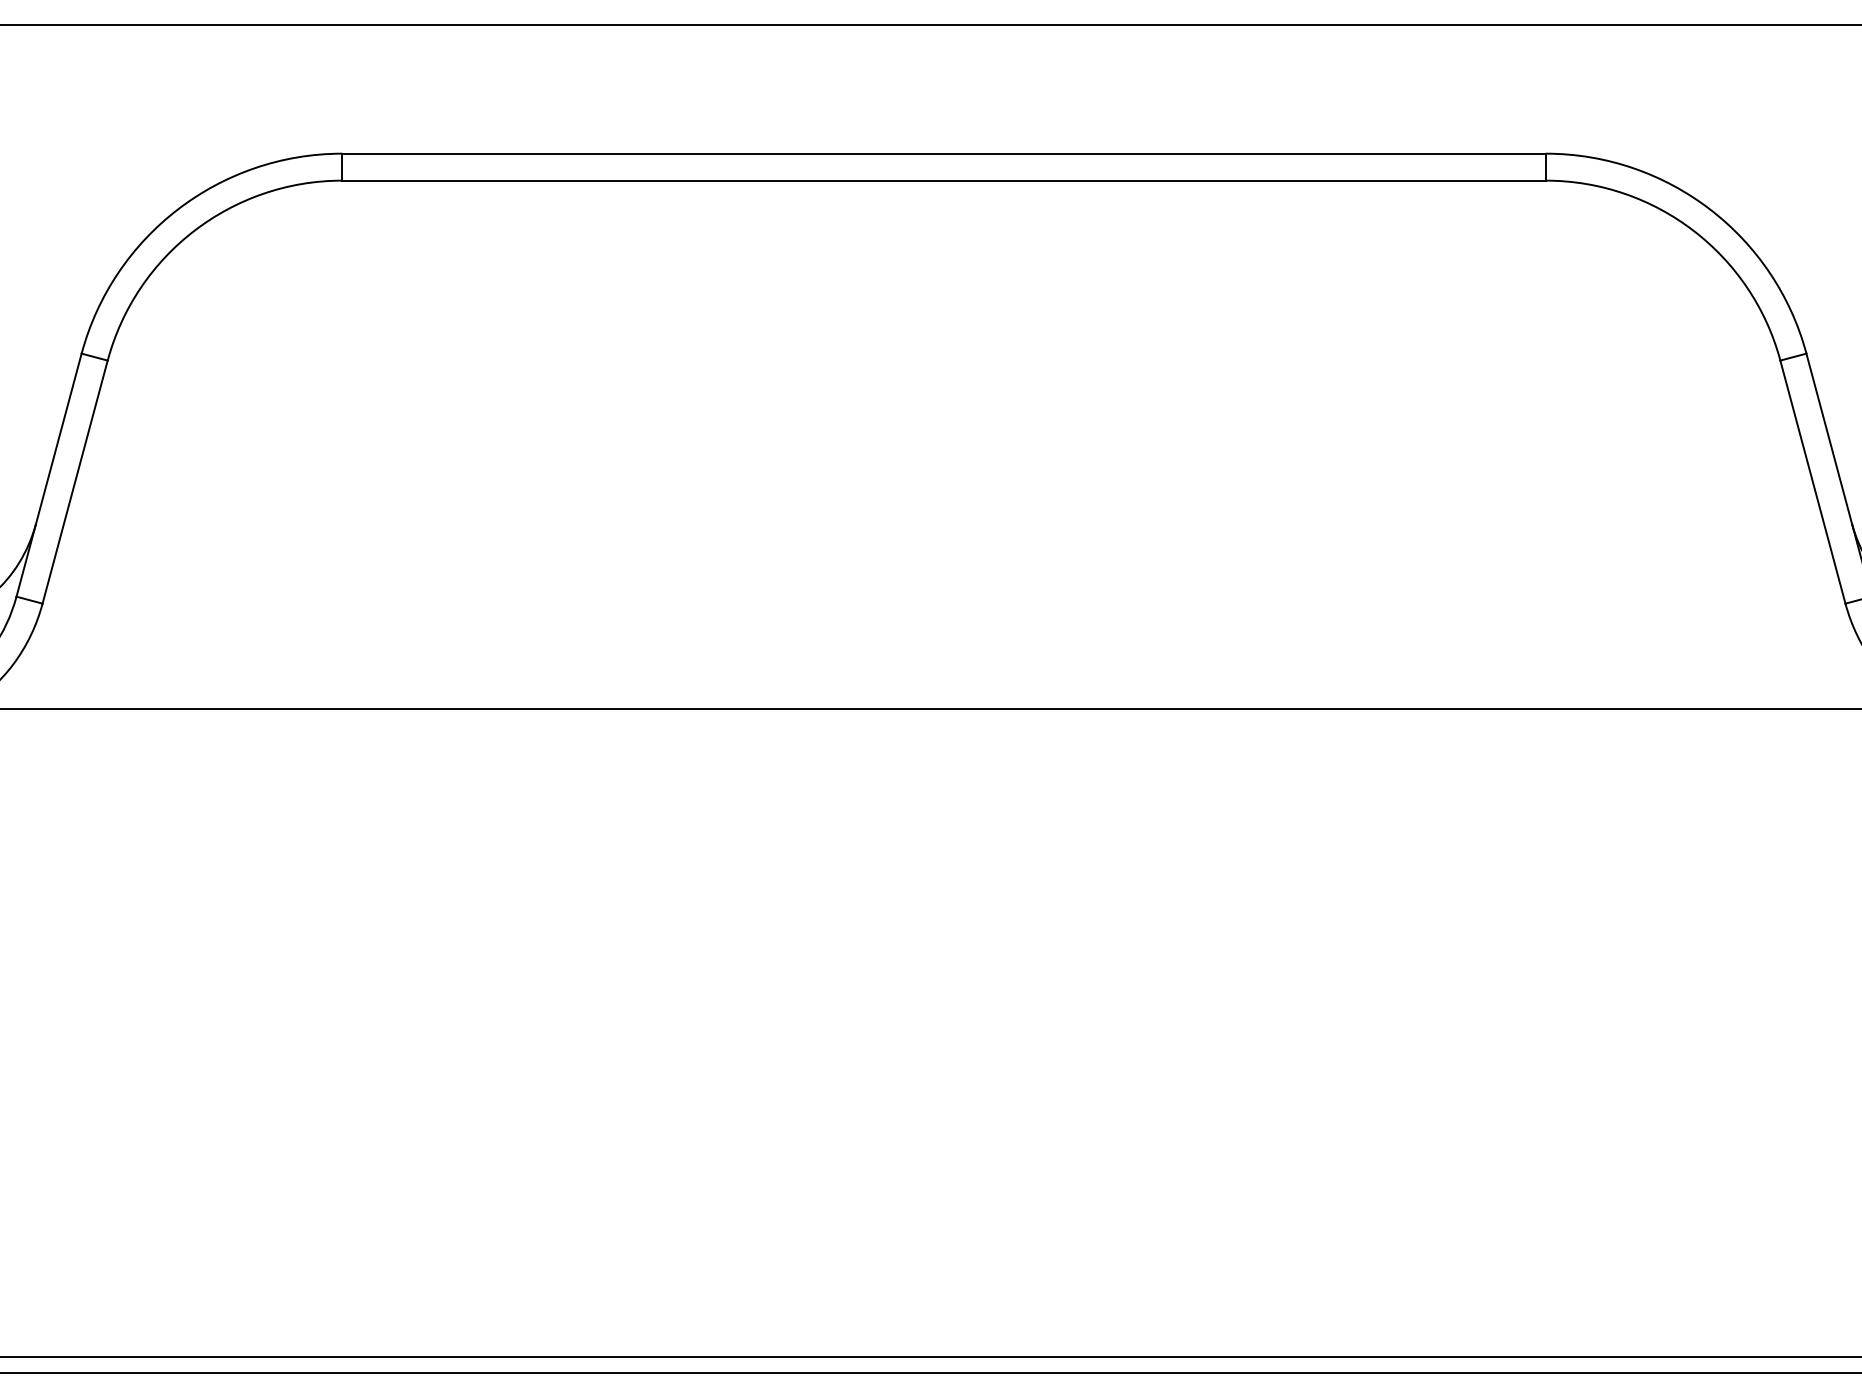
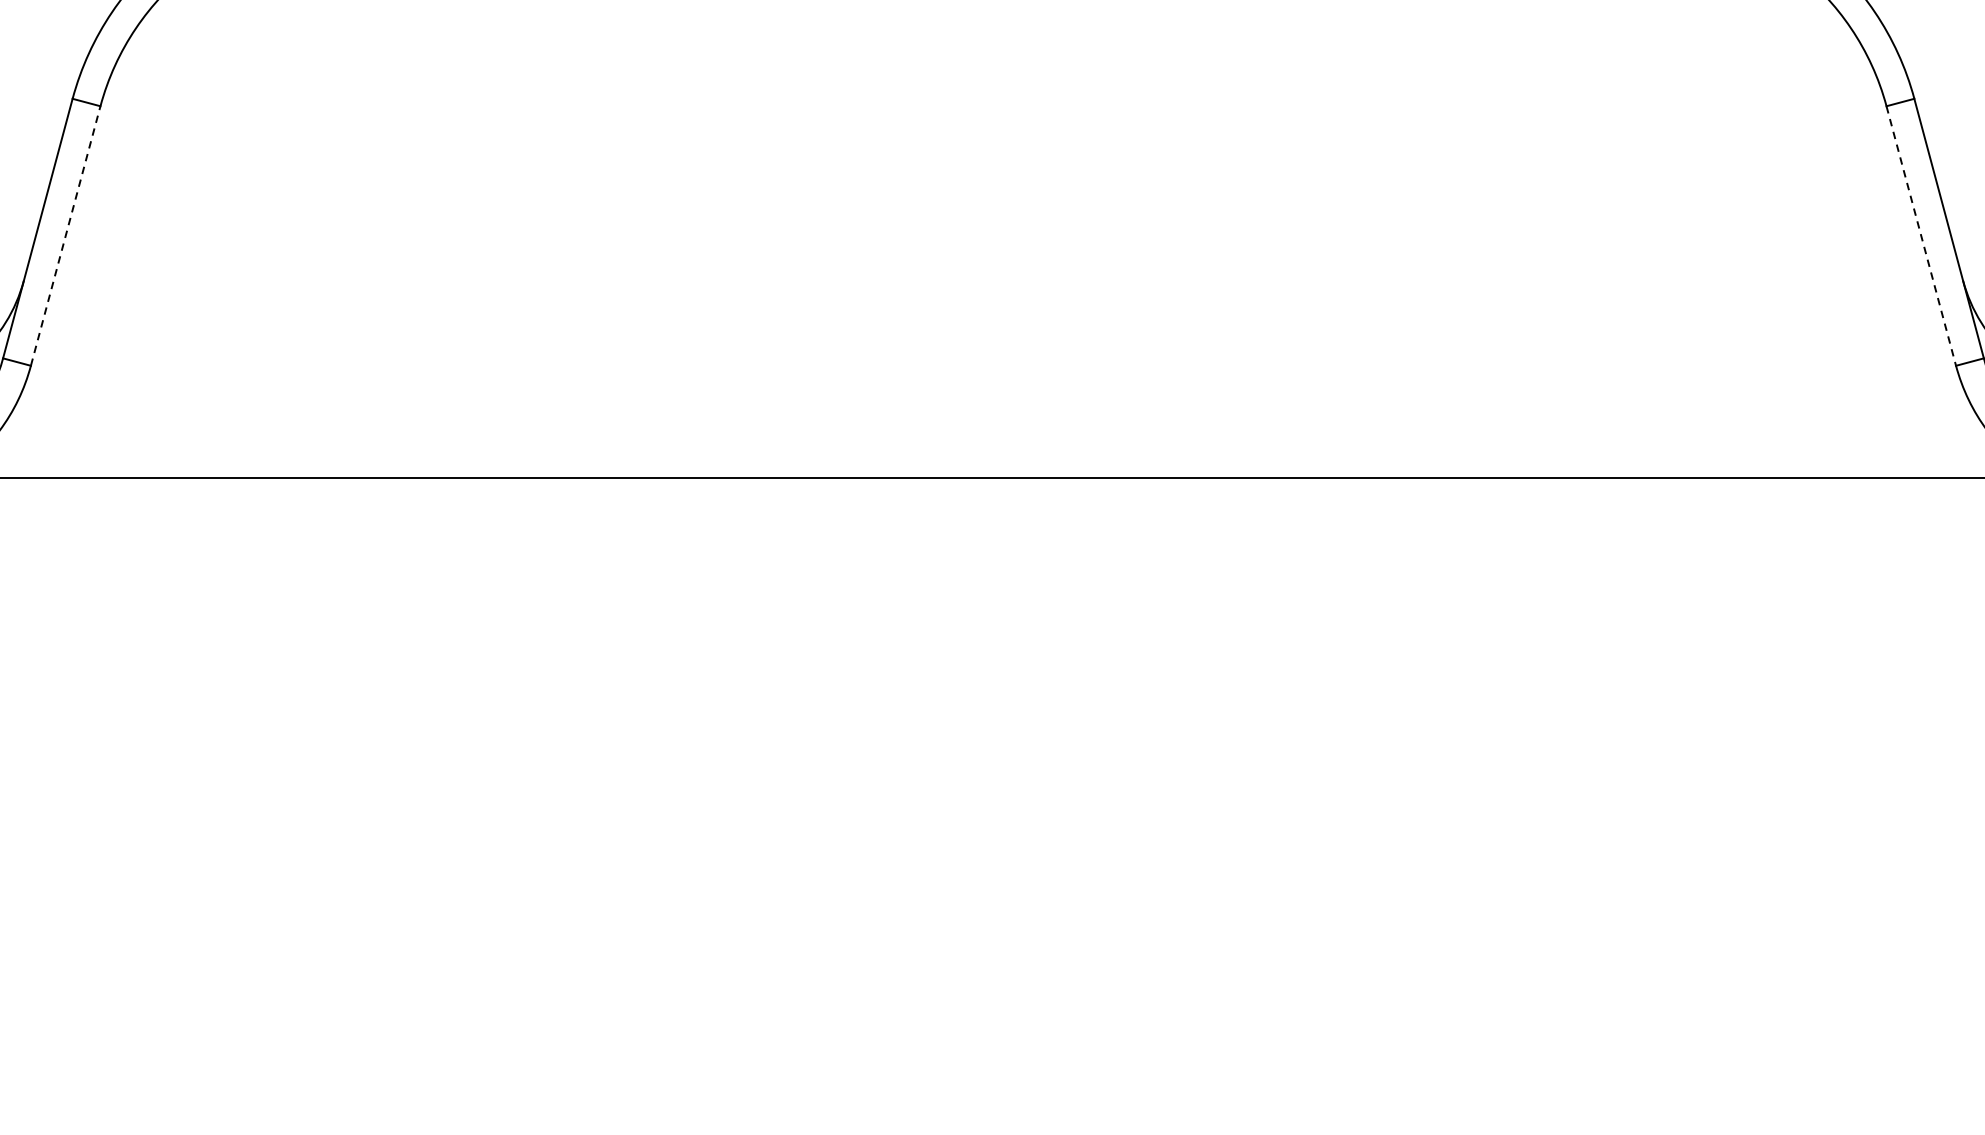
line: (75, 482) -> (66, 236), solid -> dashed
line: (1812, 482) -> (1920, 236), solid -> dashed

